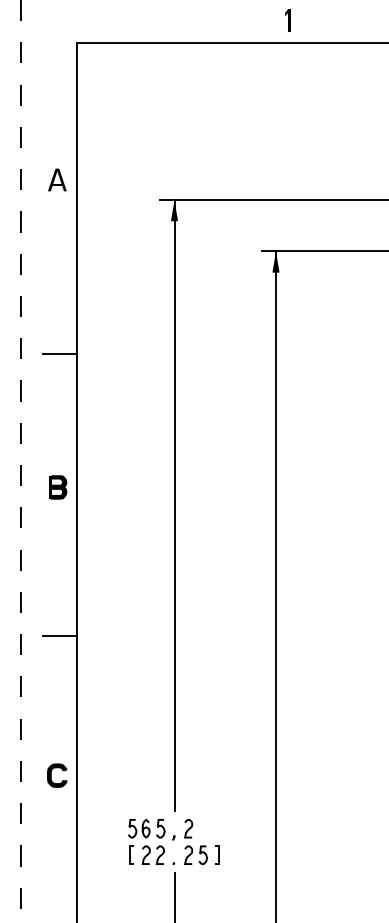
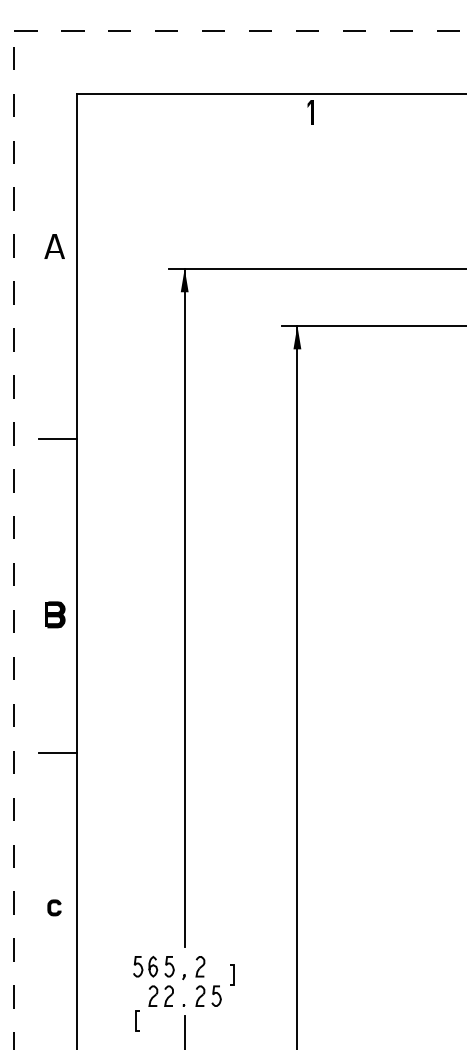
part: (287, 20) -> (310, 112), moved
part: (58, 487) -> (55, 614), moved
part: (57, 775) -> (54, 907), size x0.6
line: (131, 854) -> (136, 1020), moved
line: (218, 854) -> (233, 974), moved

